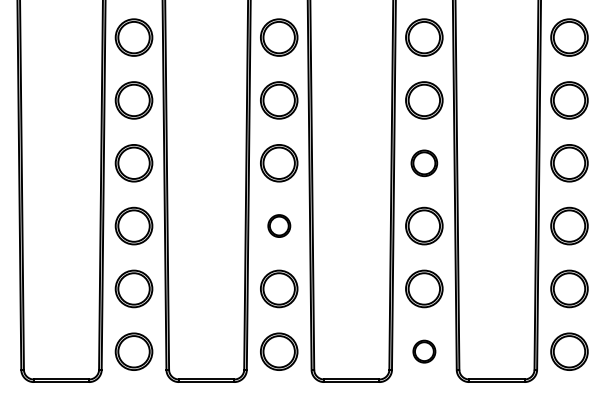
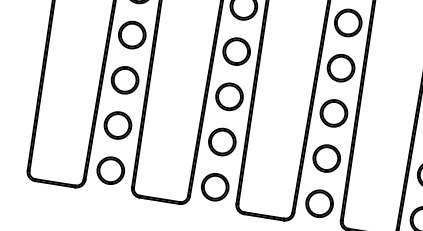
part: (424, 163) -> (341, 68), size x1.43
part: (279, 225) -> (229, 96), size x1.67
part: (424, 351) -> (319, 203), size x1.67

